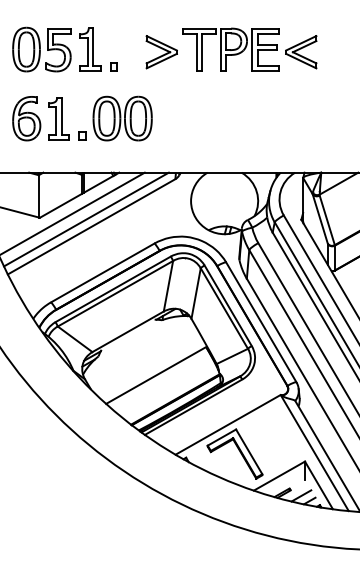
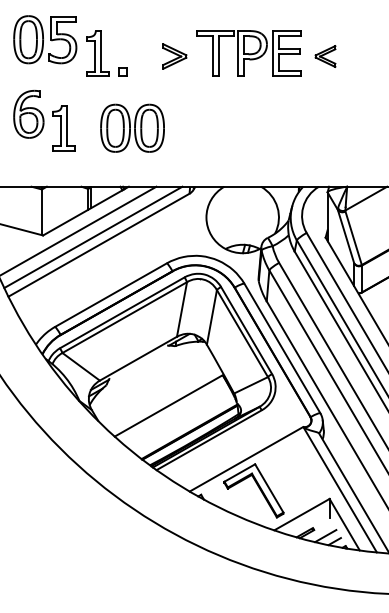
part: (42, 49) -> (45, 39), moved
part: (161, 52) -> (174, 56), size x0.7
part: (301, 52) -> (325, 56), size x0.6
part: (26, 117) -> (28, 113), moved
part: (81, 135) -> (88, 146), removed

